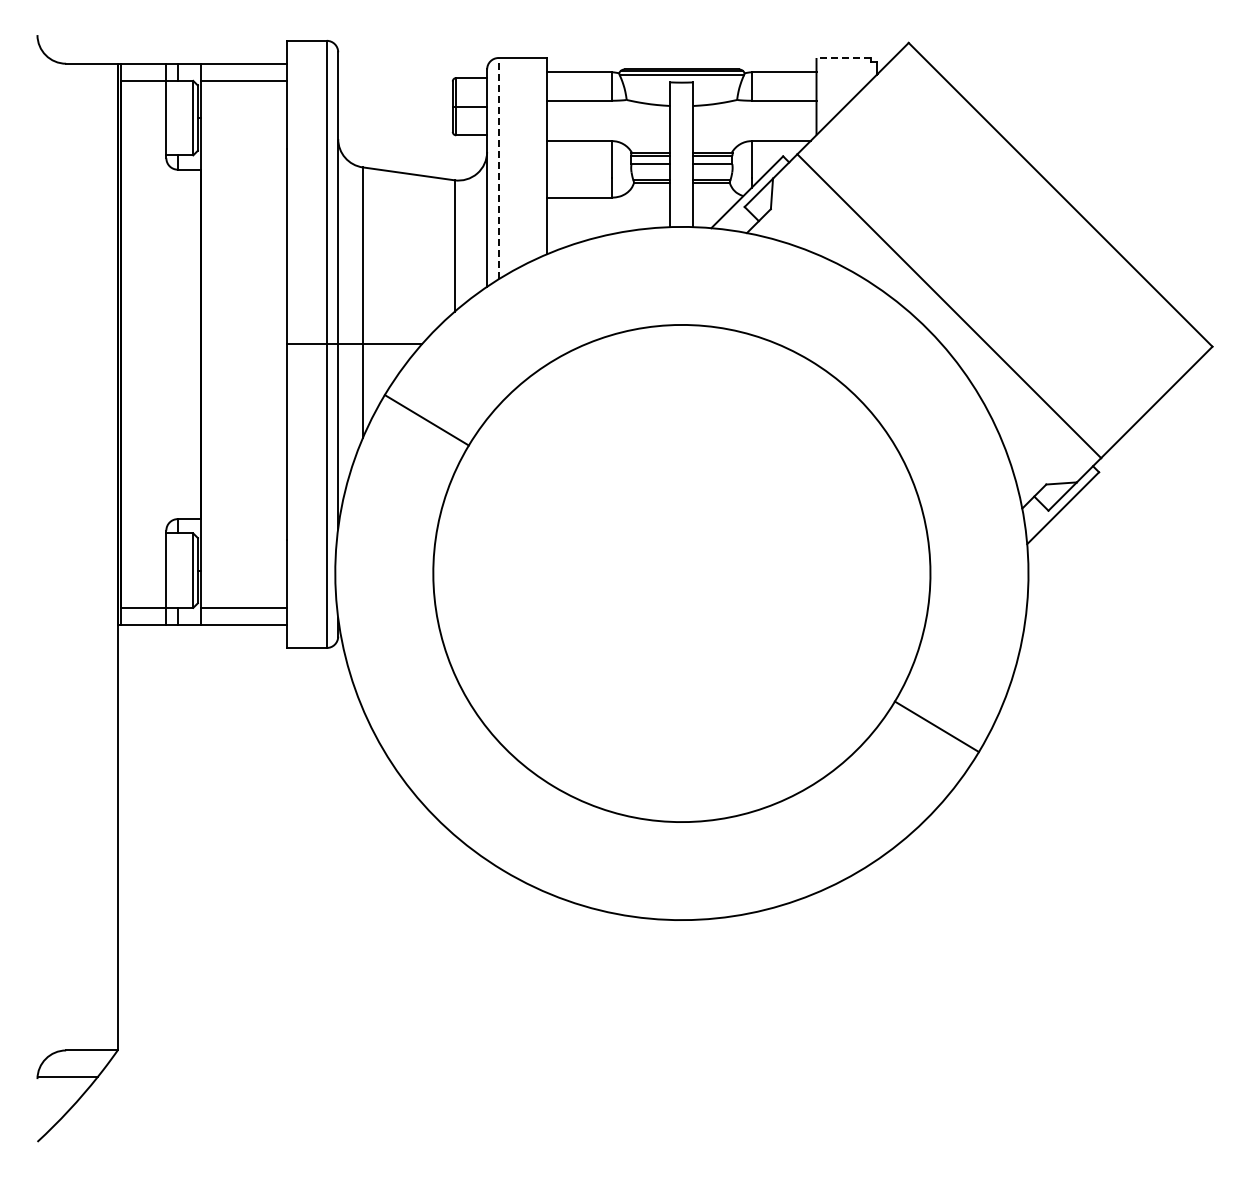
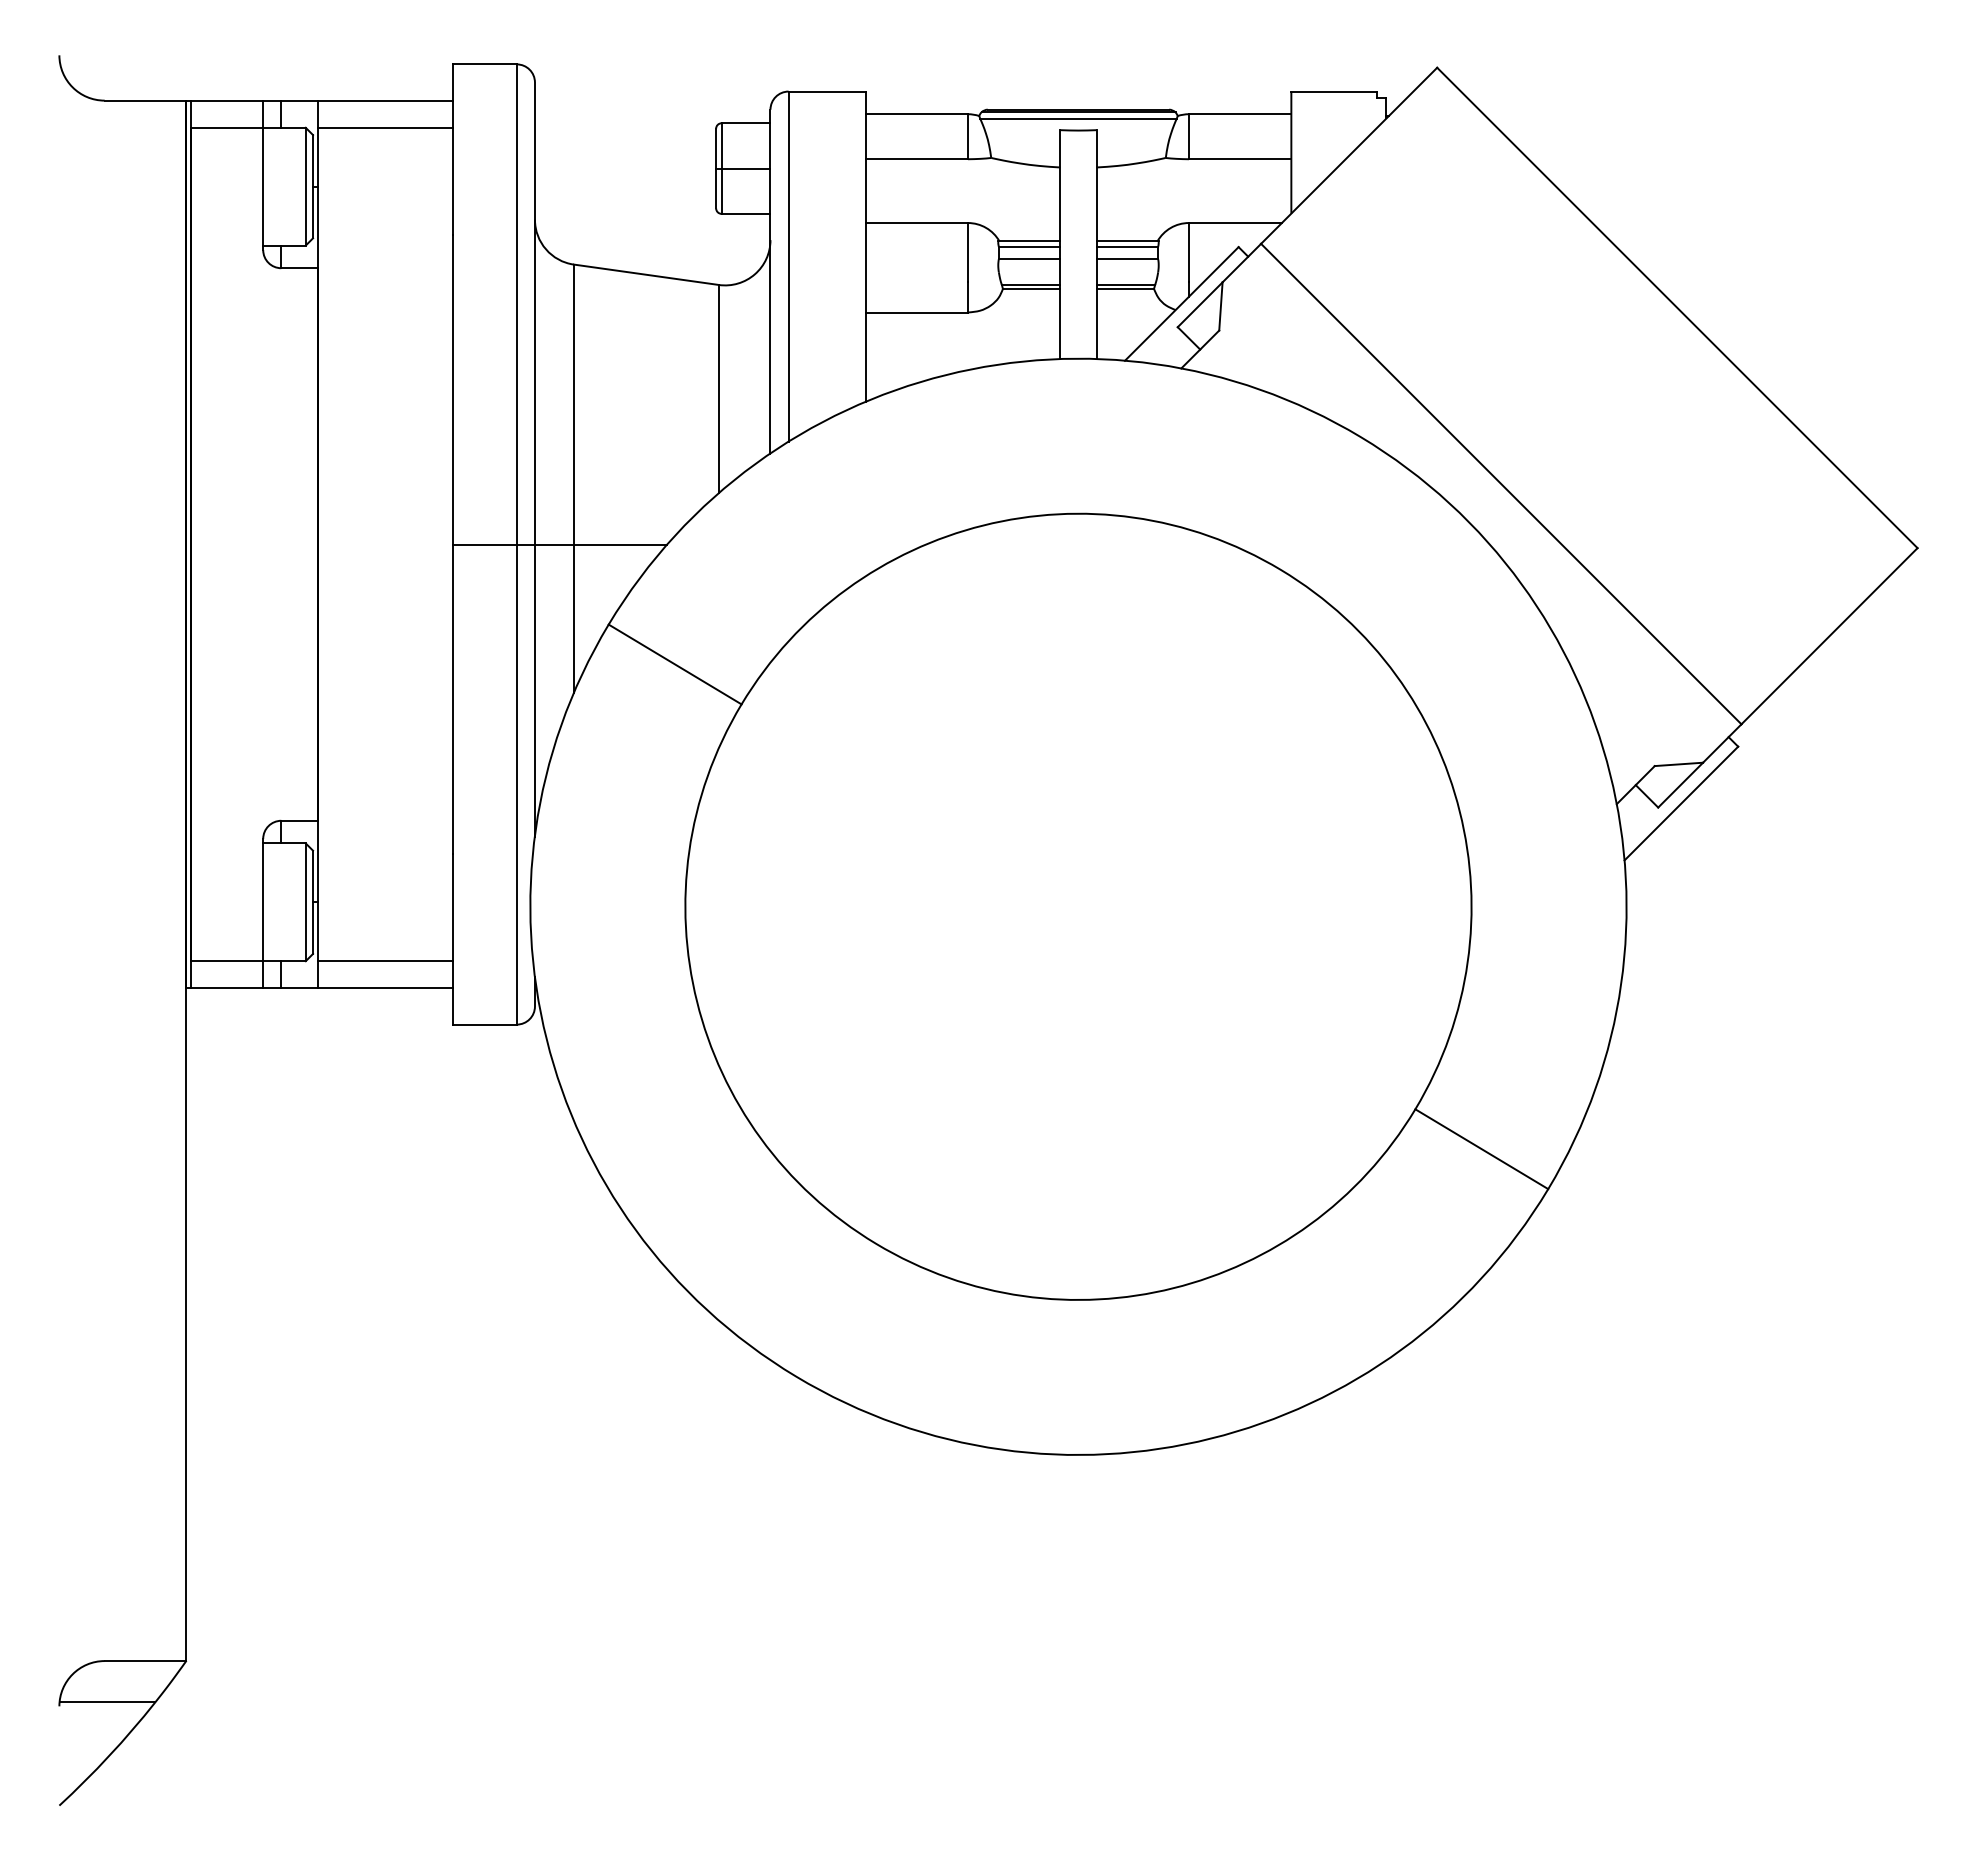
line: (843, 58) -> (1334, 92), dashed -> solid
line: (498, 168) -> (788, 266), dashed -> solid

